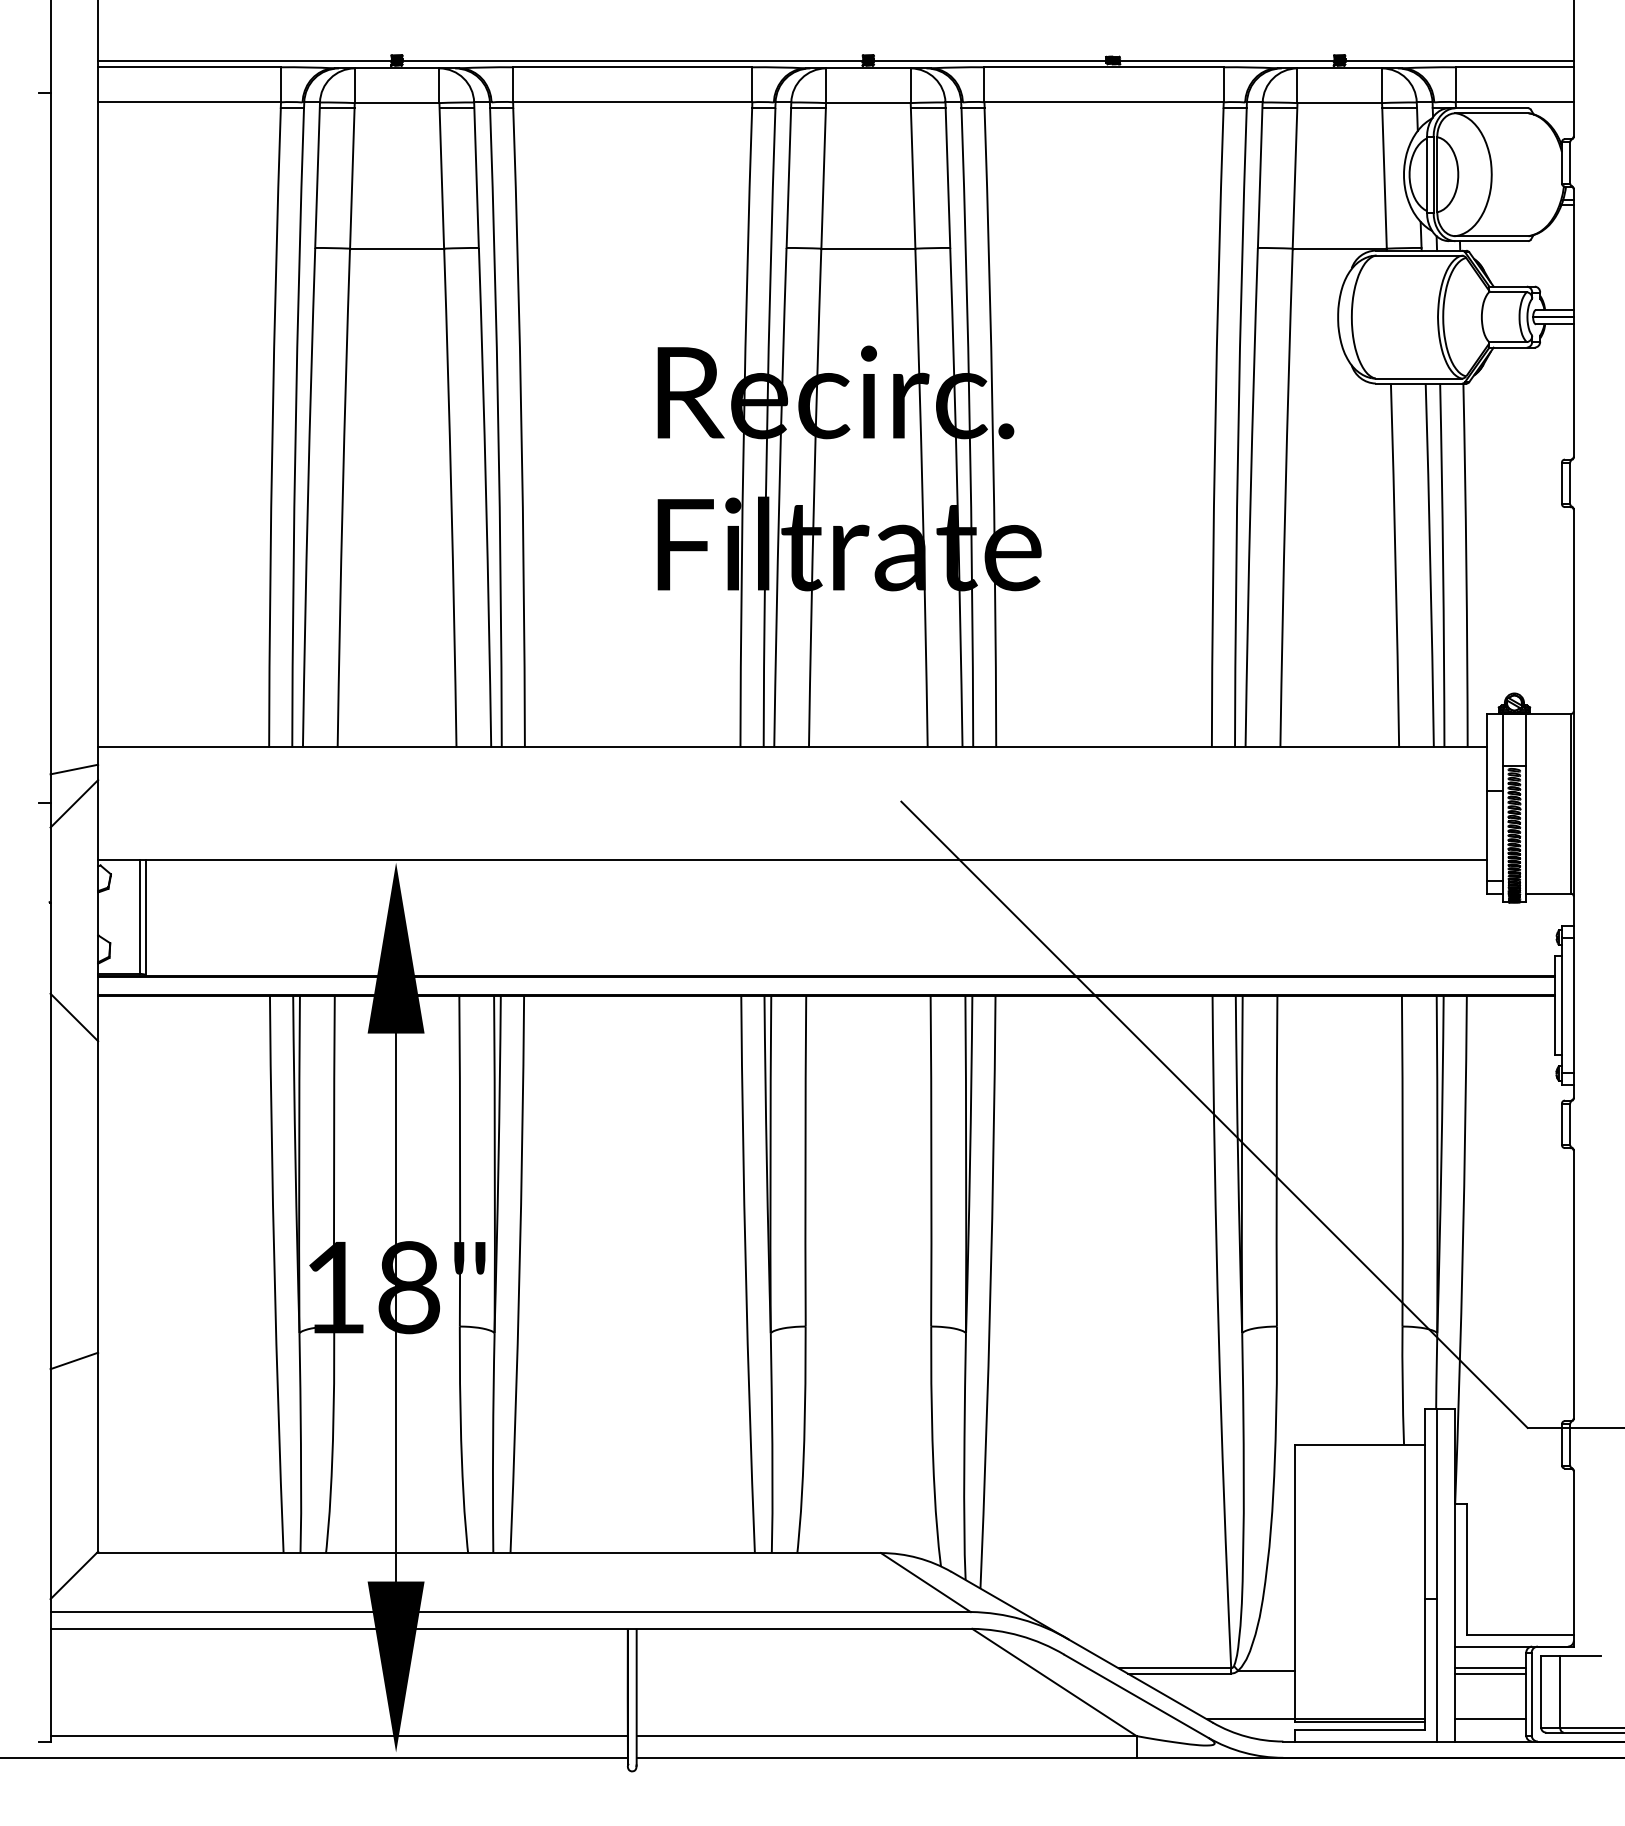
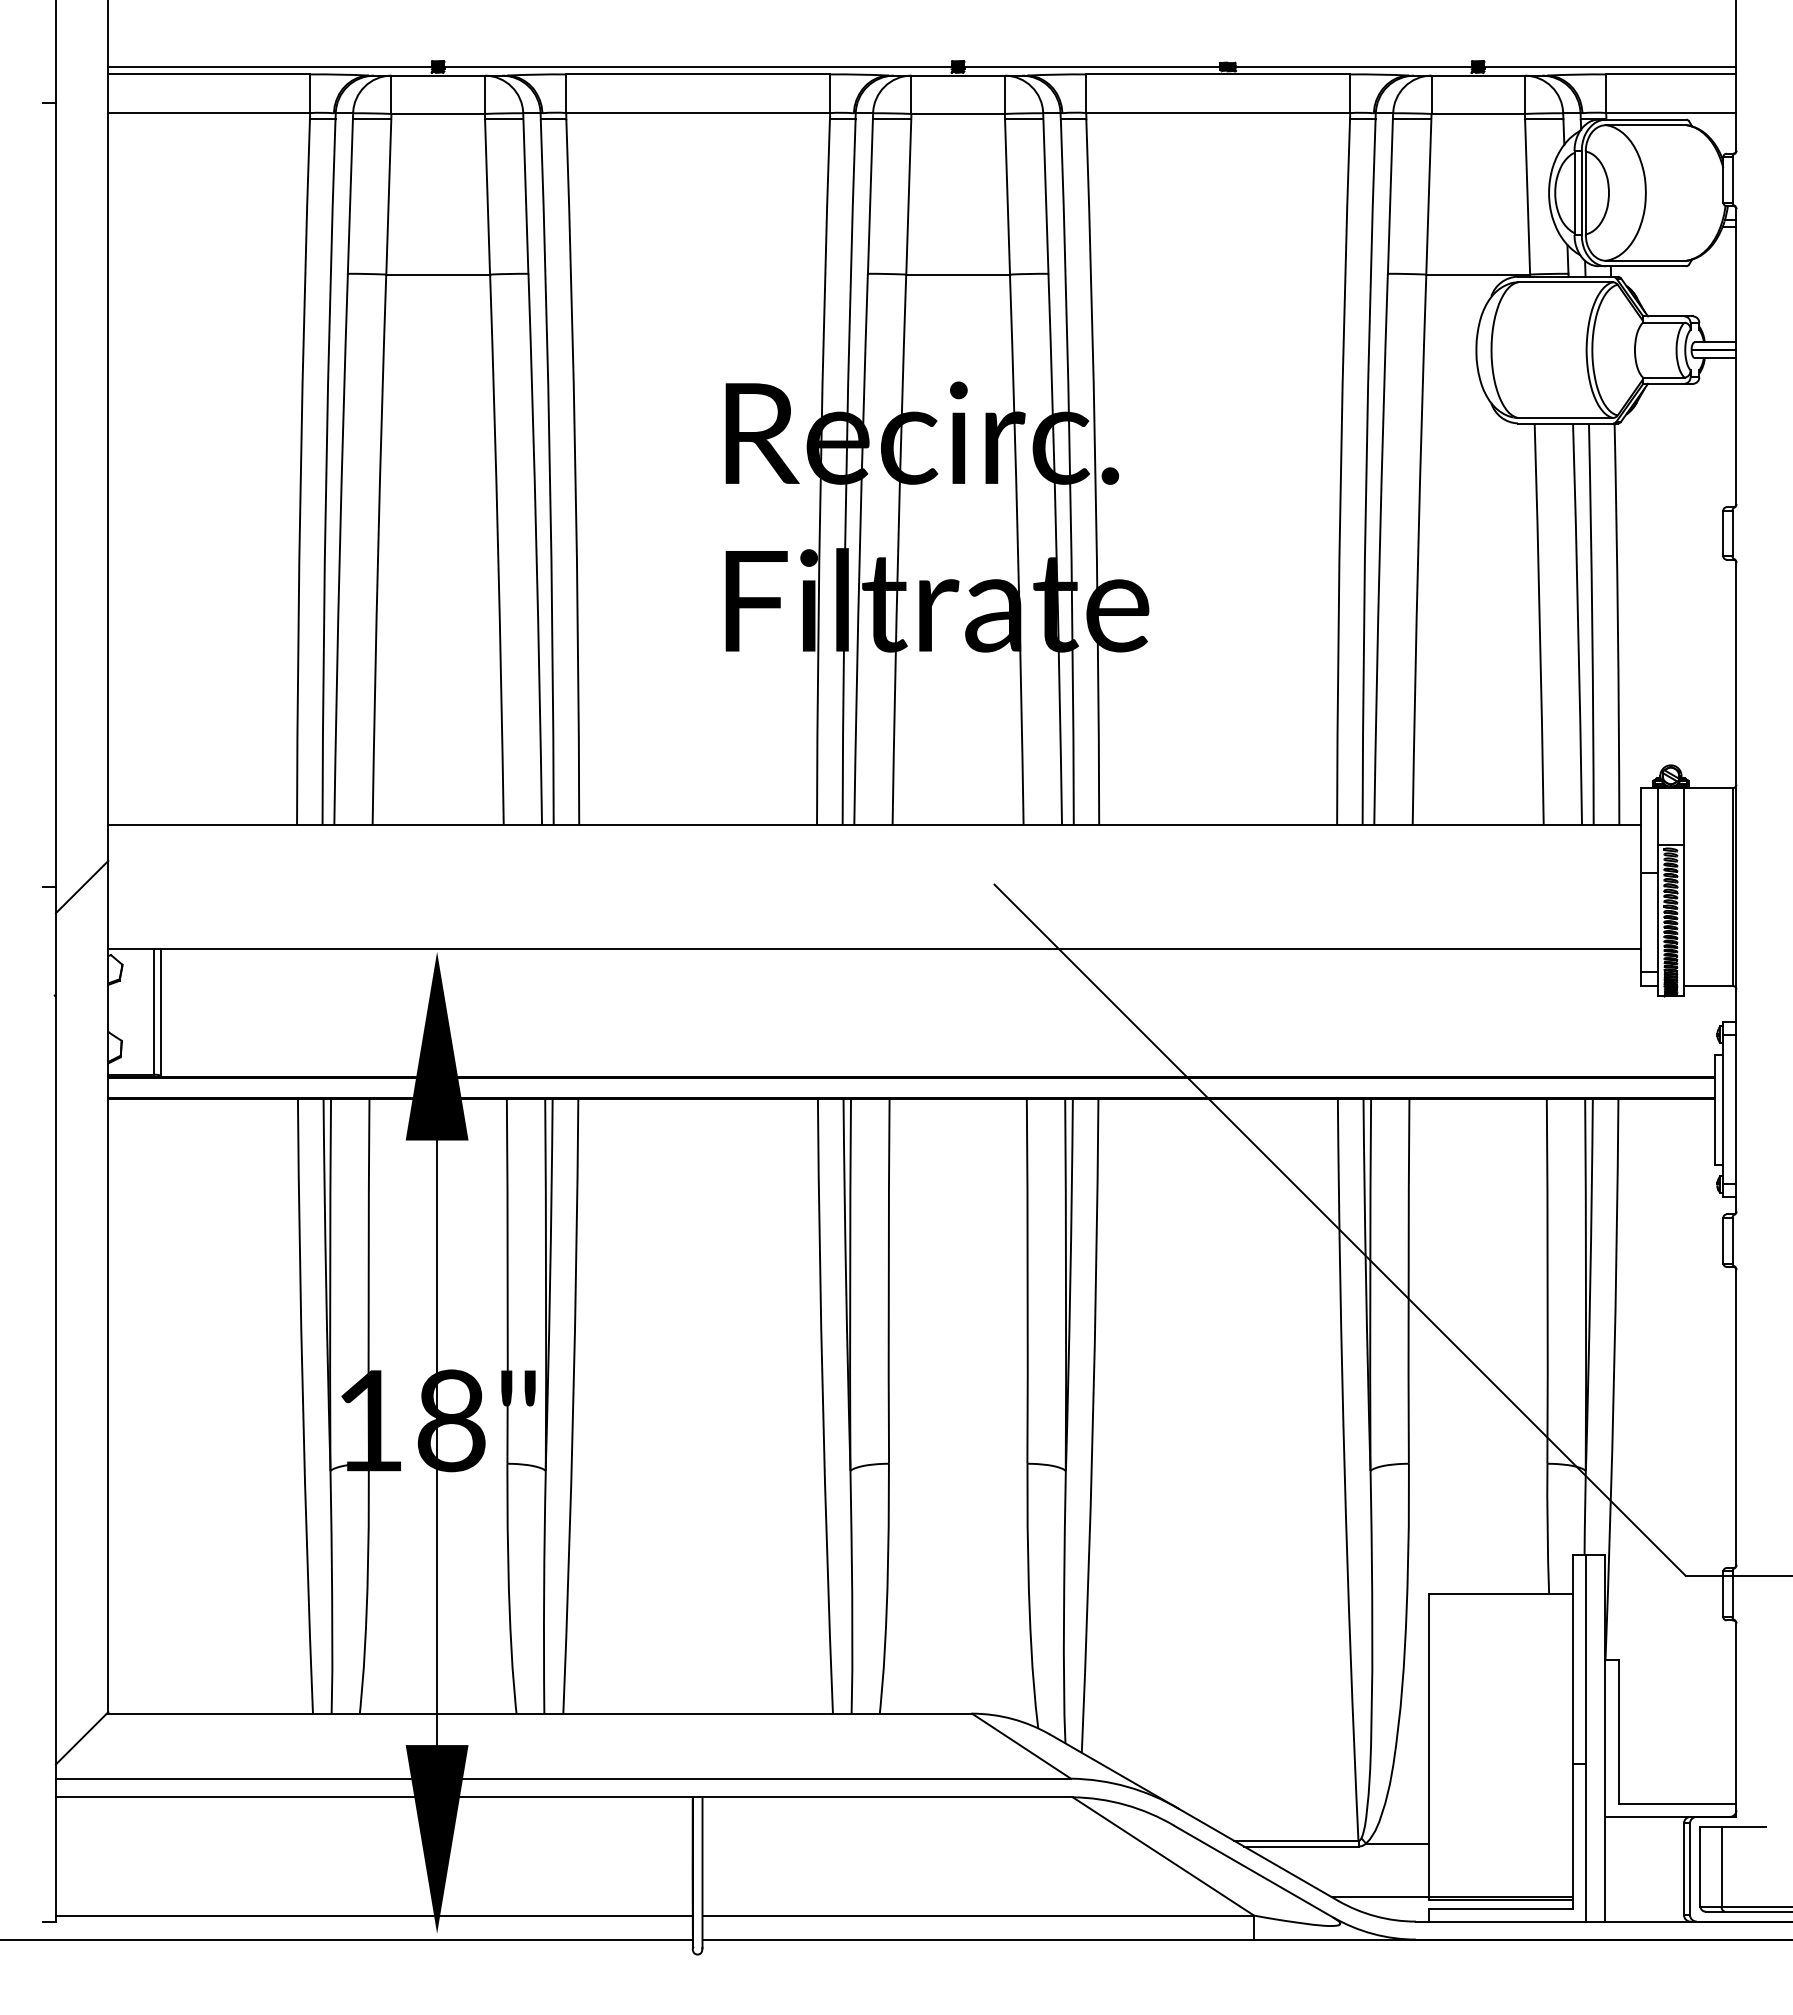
line: (73, 768) -> (81, 848), removed
line: (73, 1017) -> (81, 1122), removed
line: (73, 1360) -> (81, 1501), removed
line: (1490, 1668) -> (1644, 1840), removed
line: (1490, 1673) -> (1644, 1846), removed
line: (1490, 1719) -> (1644, 1897), removed

